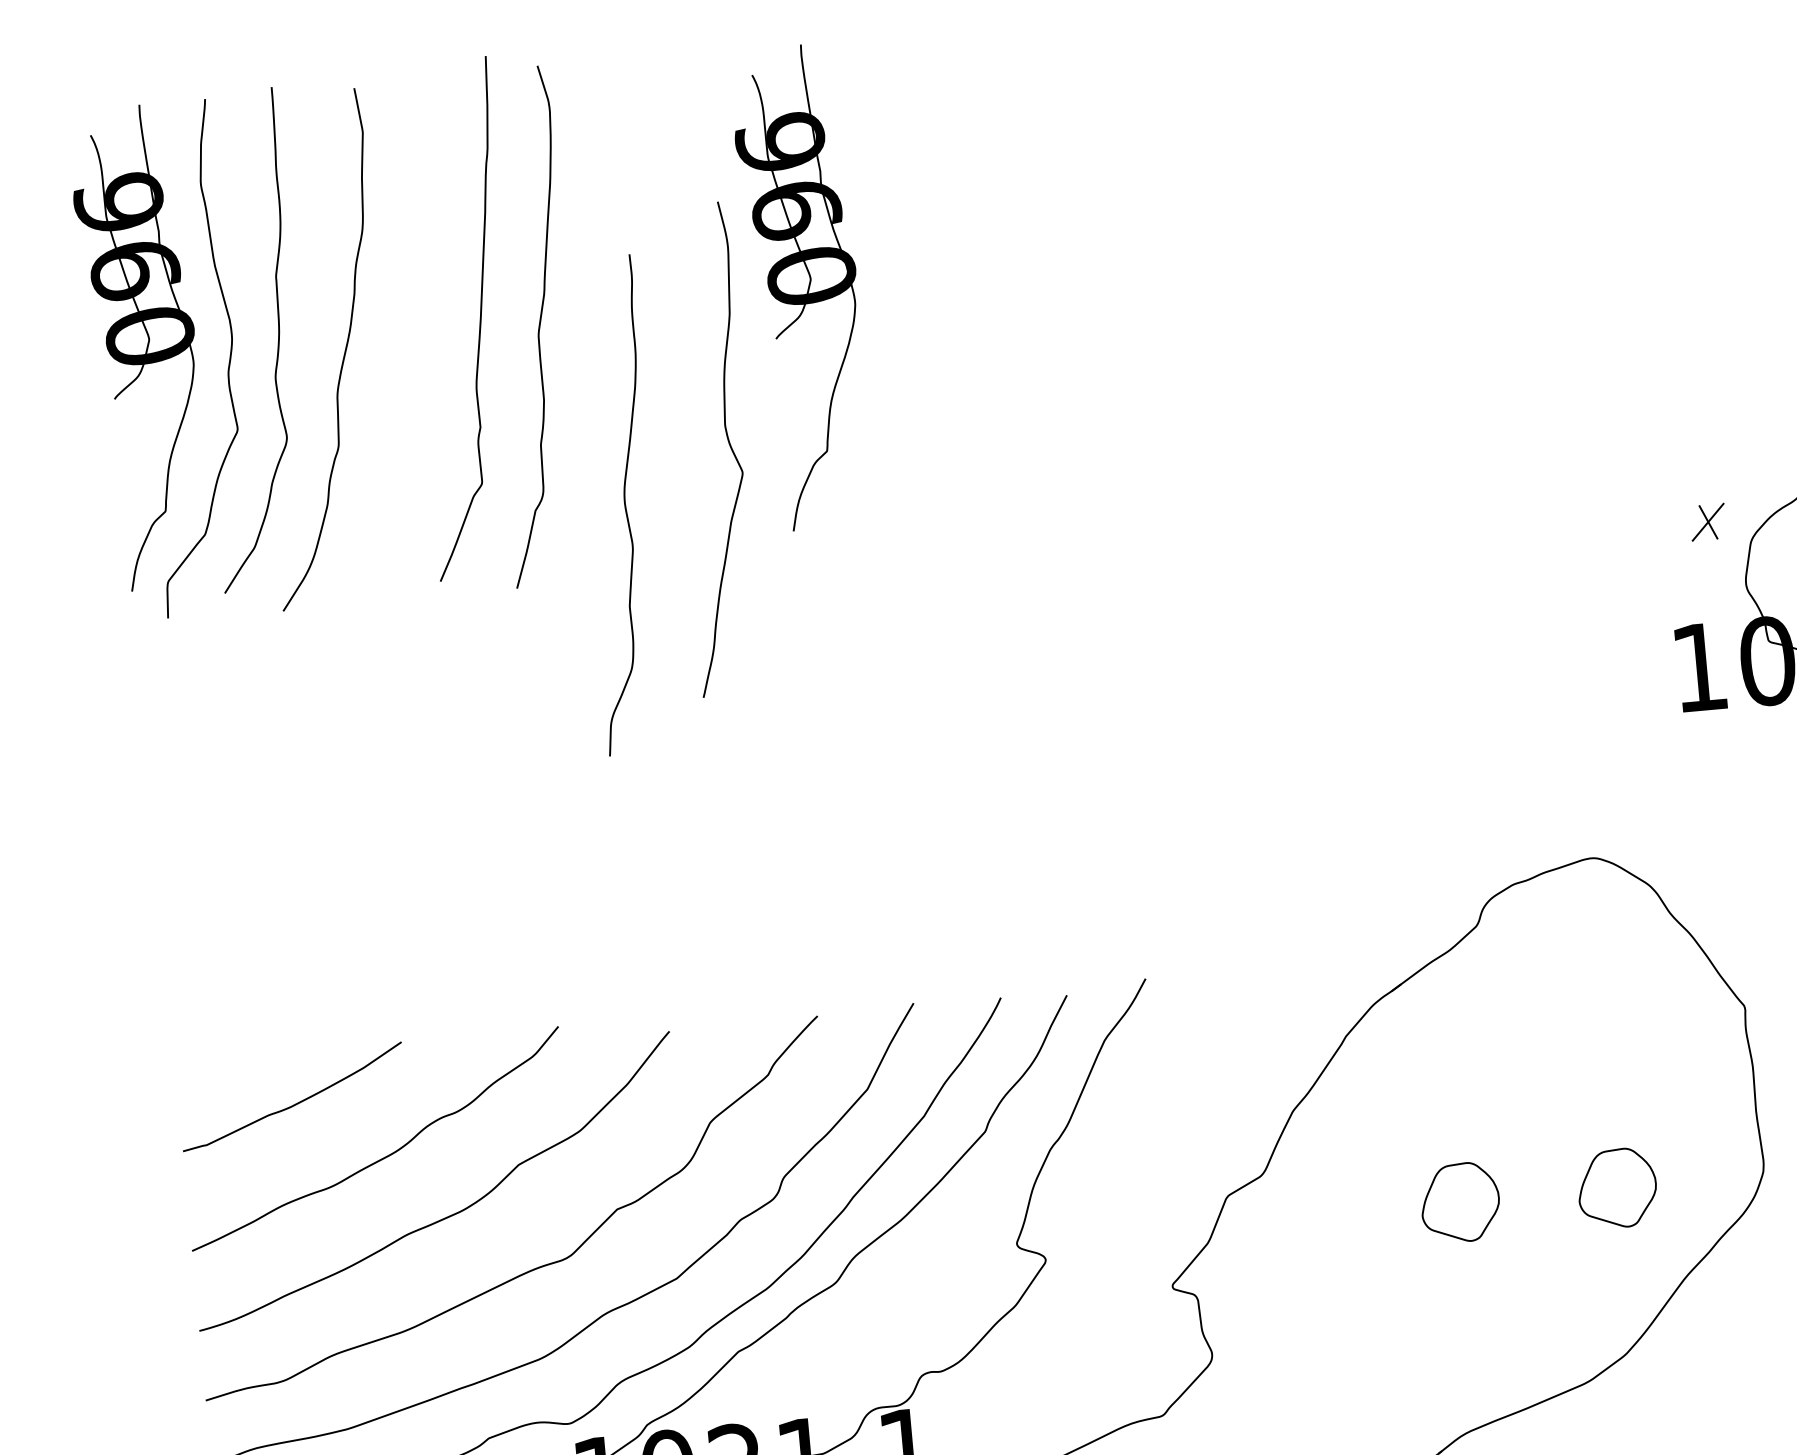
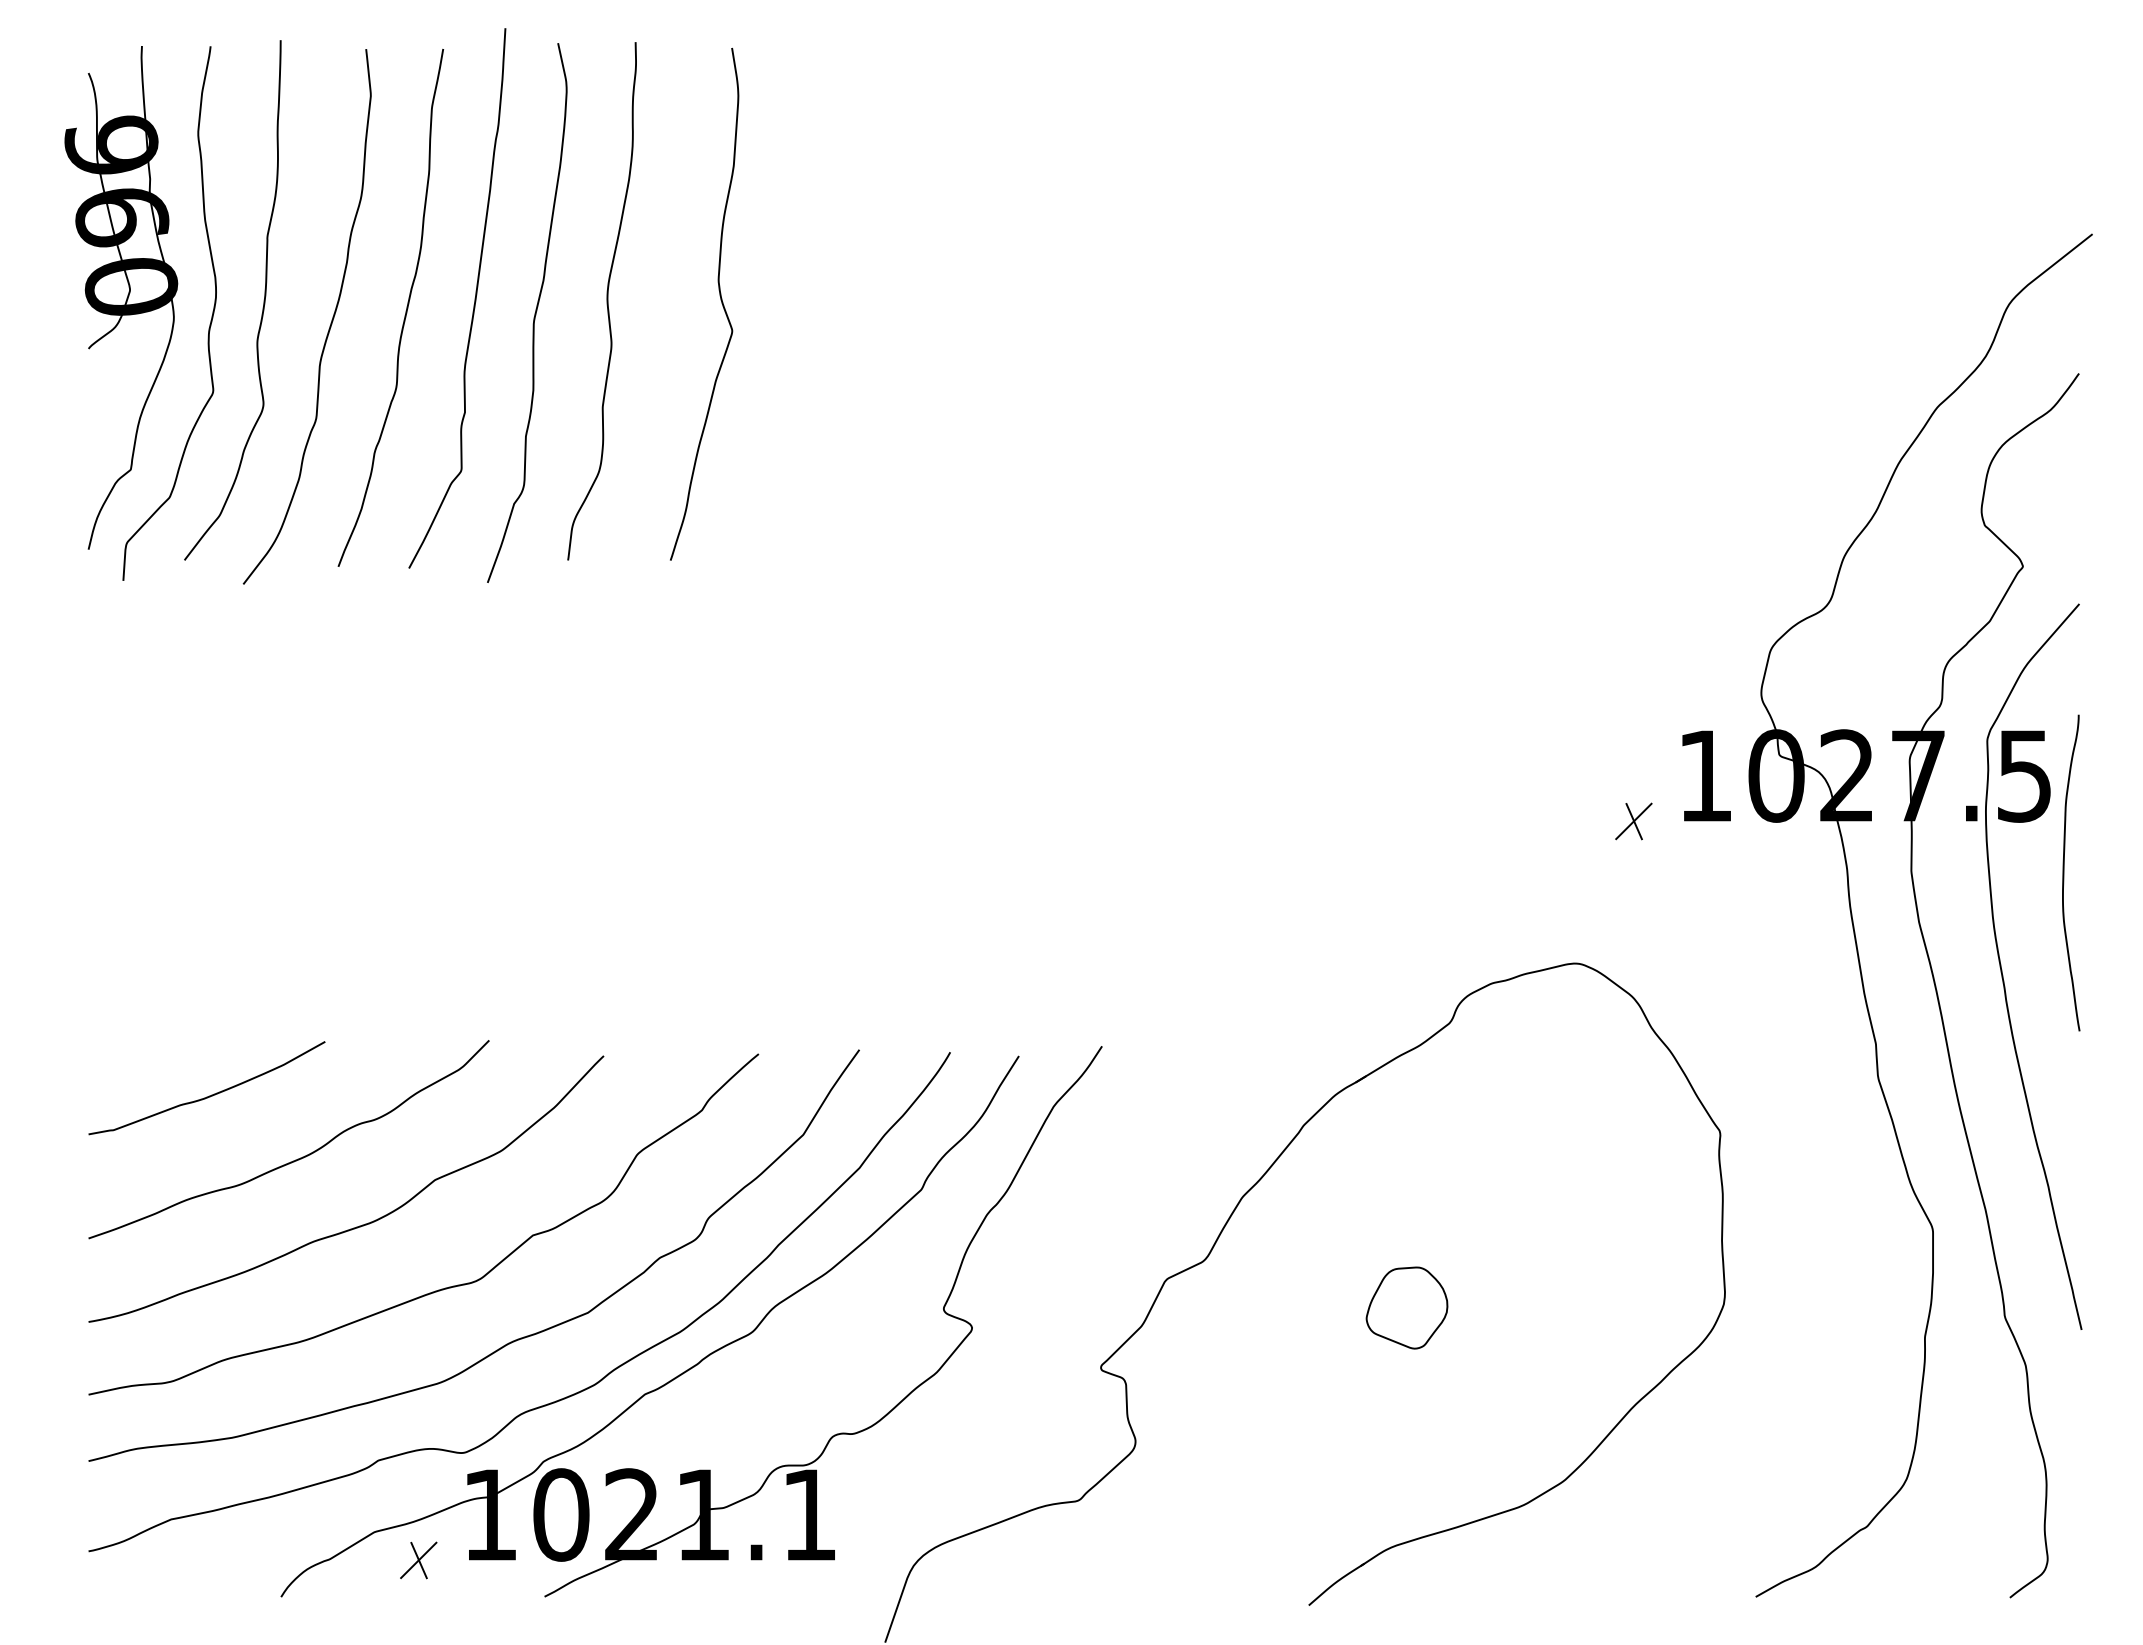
part: (803, 287) -> (812, 297), removed
curve: (414, 335) -> (405, 310), added
curve: (728, 444) -> (720, 300), moved
curve: (624, 505) -> (606, 301), moved
part: (1707, 522) -> (1633, 821), moved
part: (1616, 1187) -> (1570, 1307), removed

